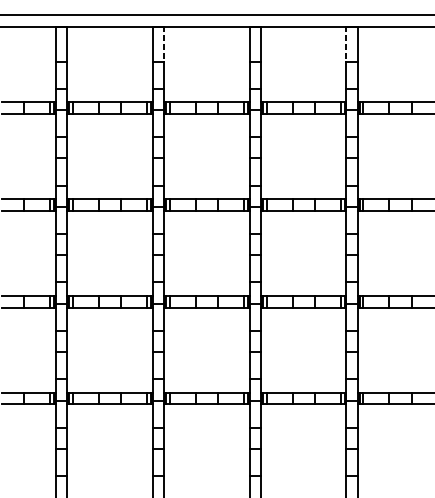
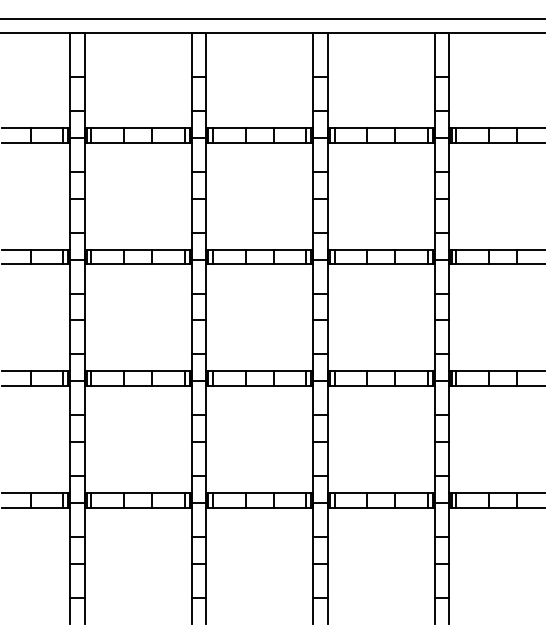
line: (164, 44) -> (206, 55), dashed -> solid
line: (346, 44) -> (434, 55), dashed -> solid

